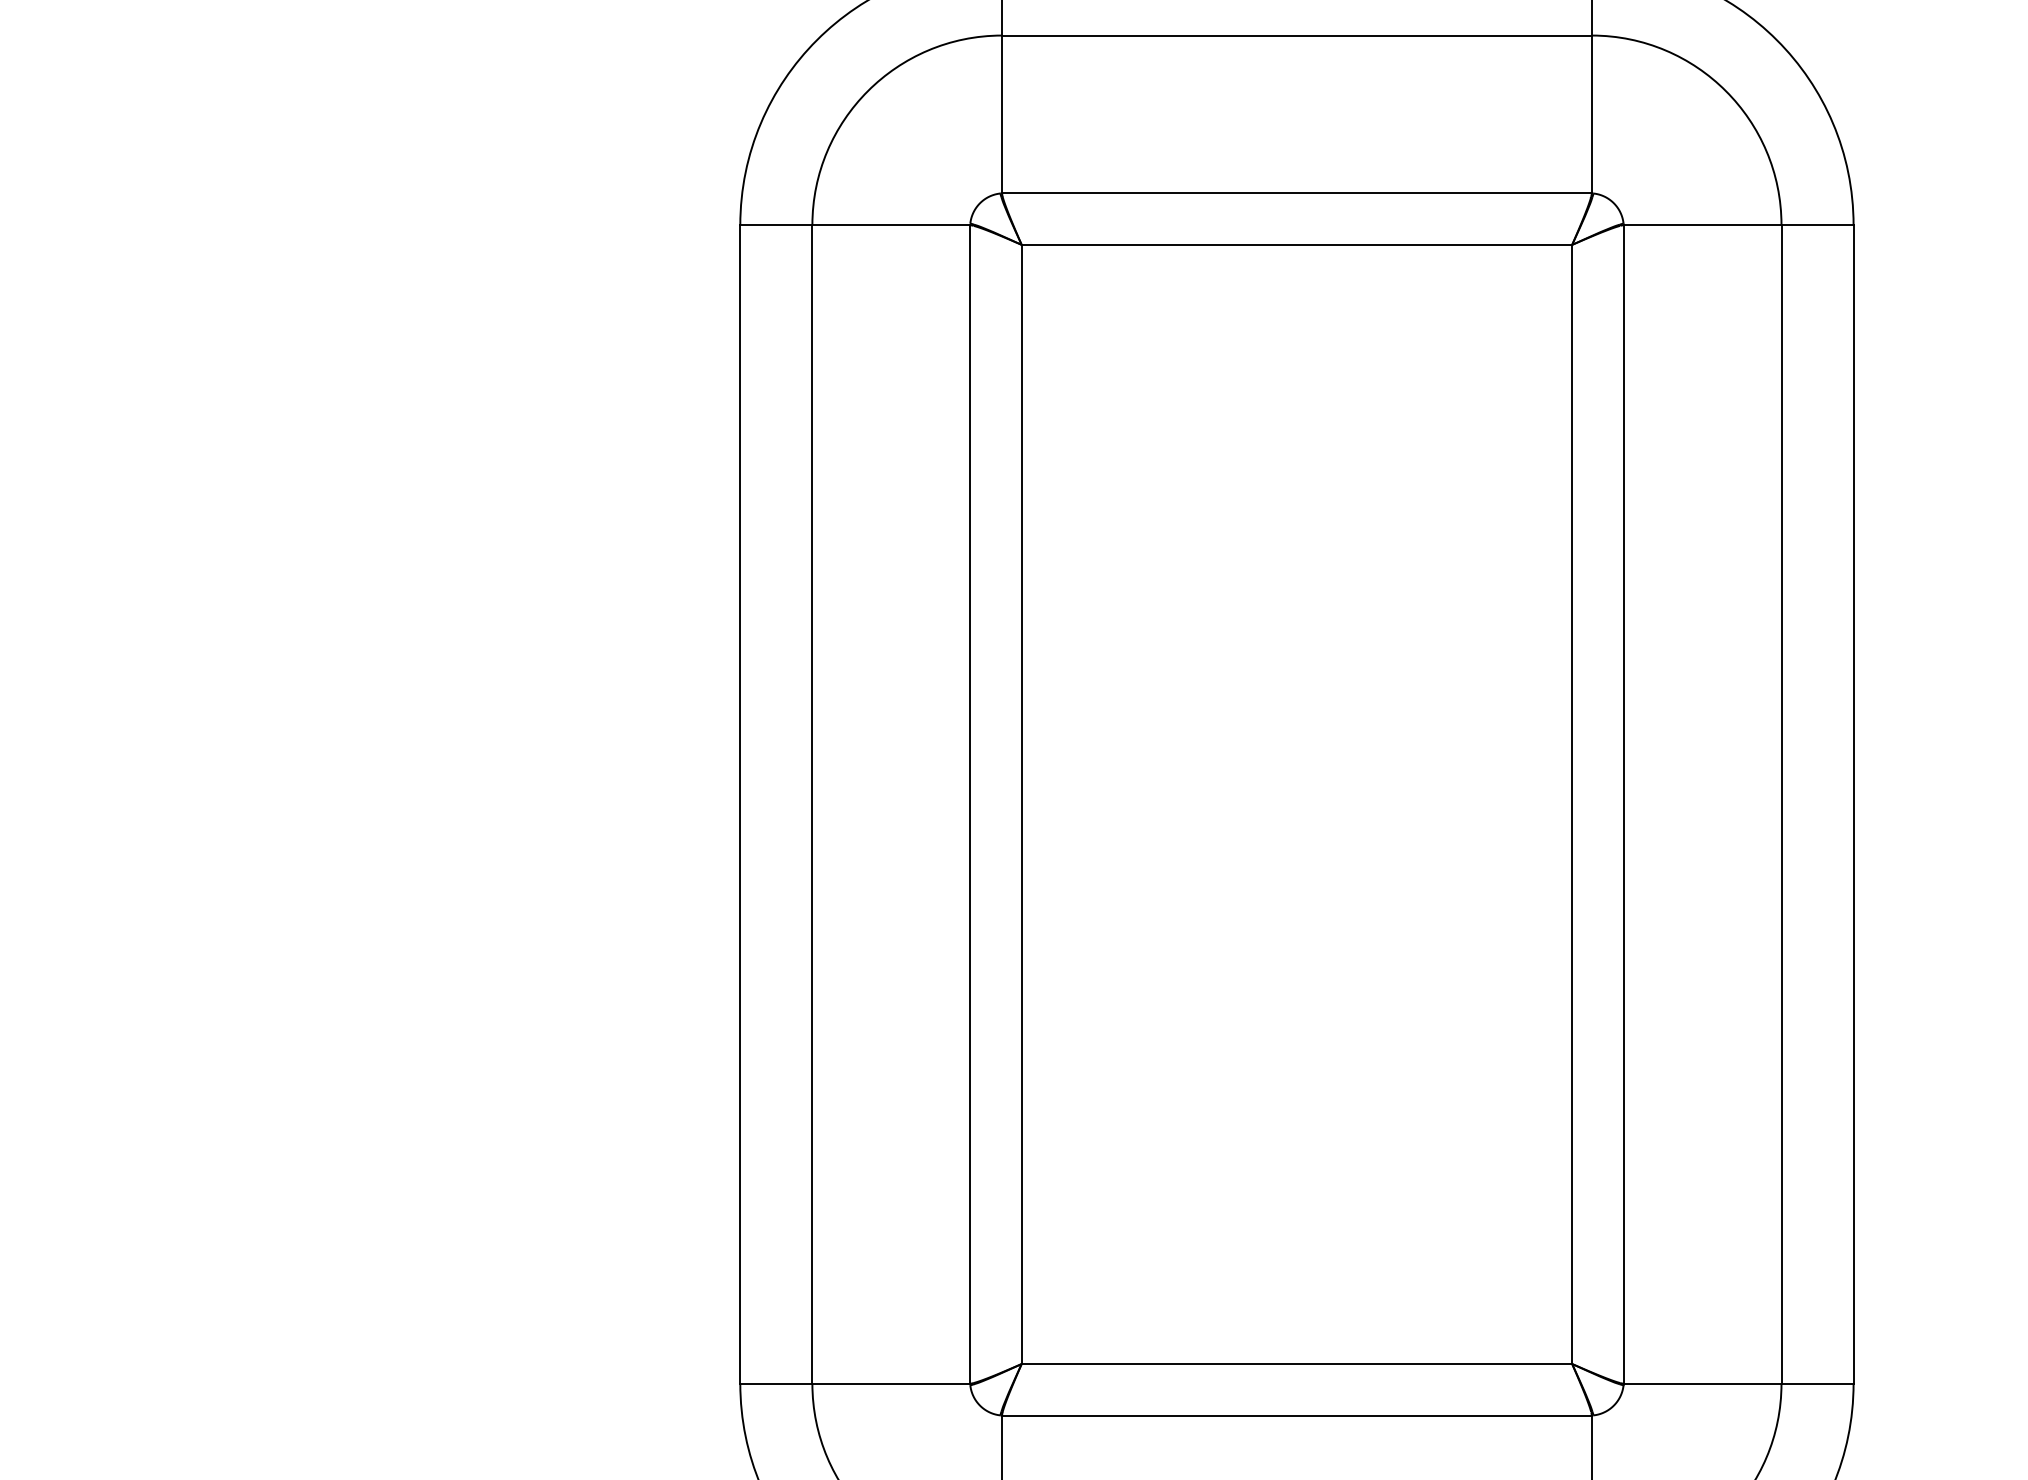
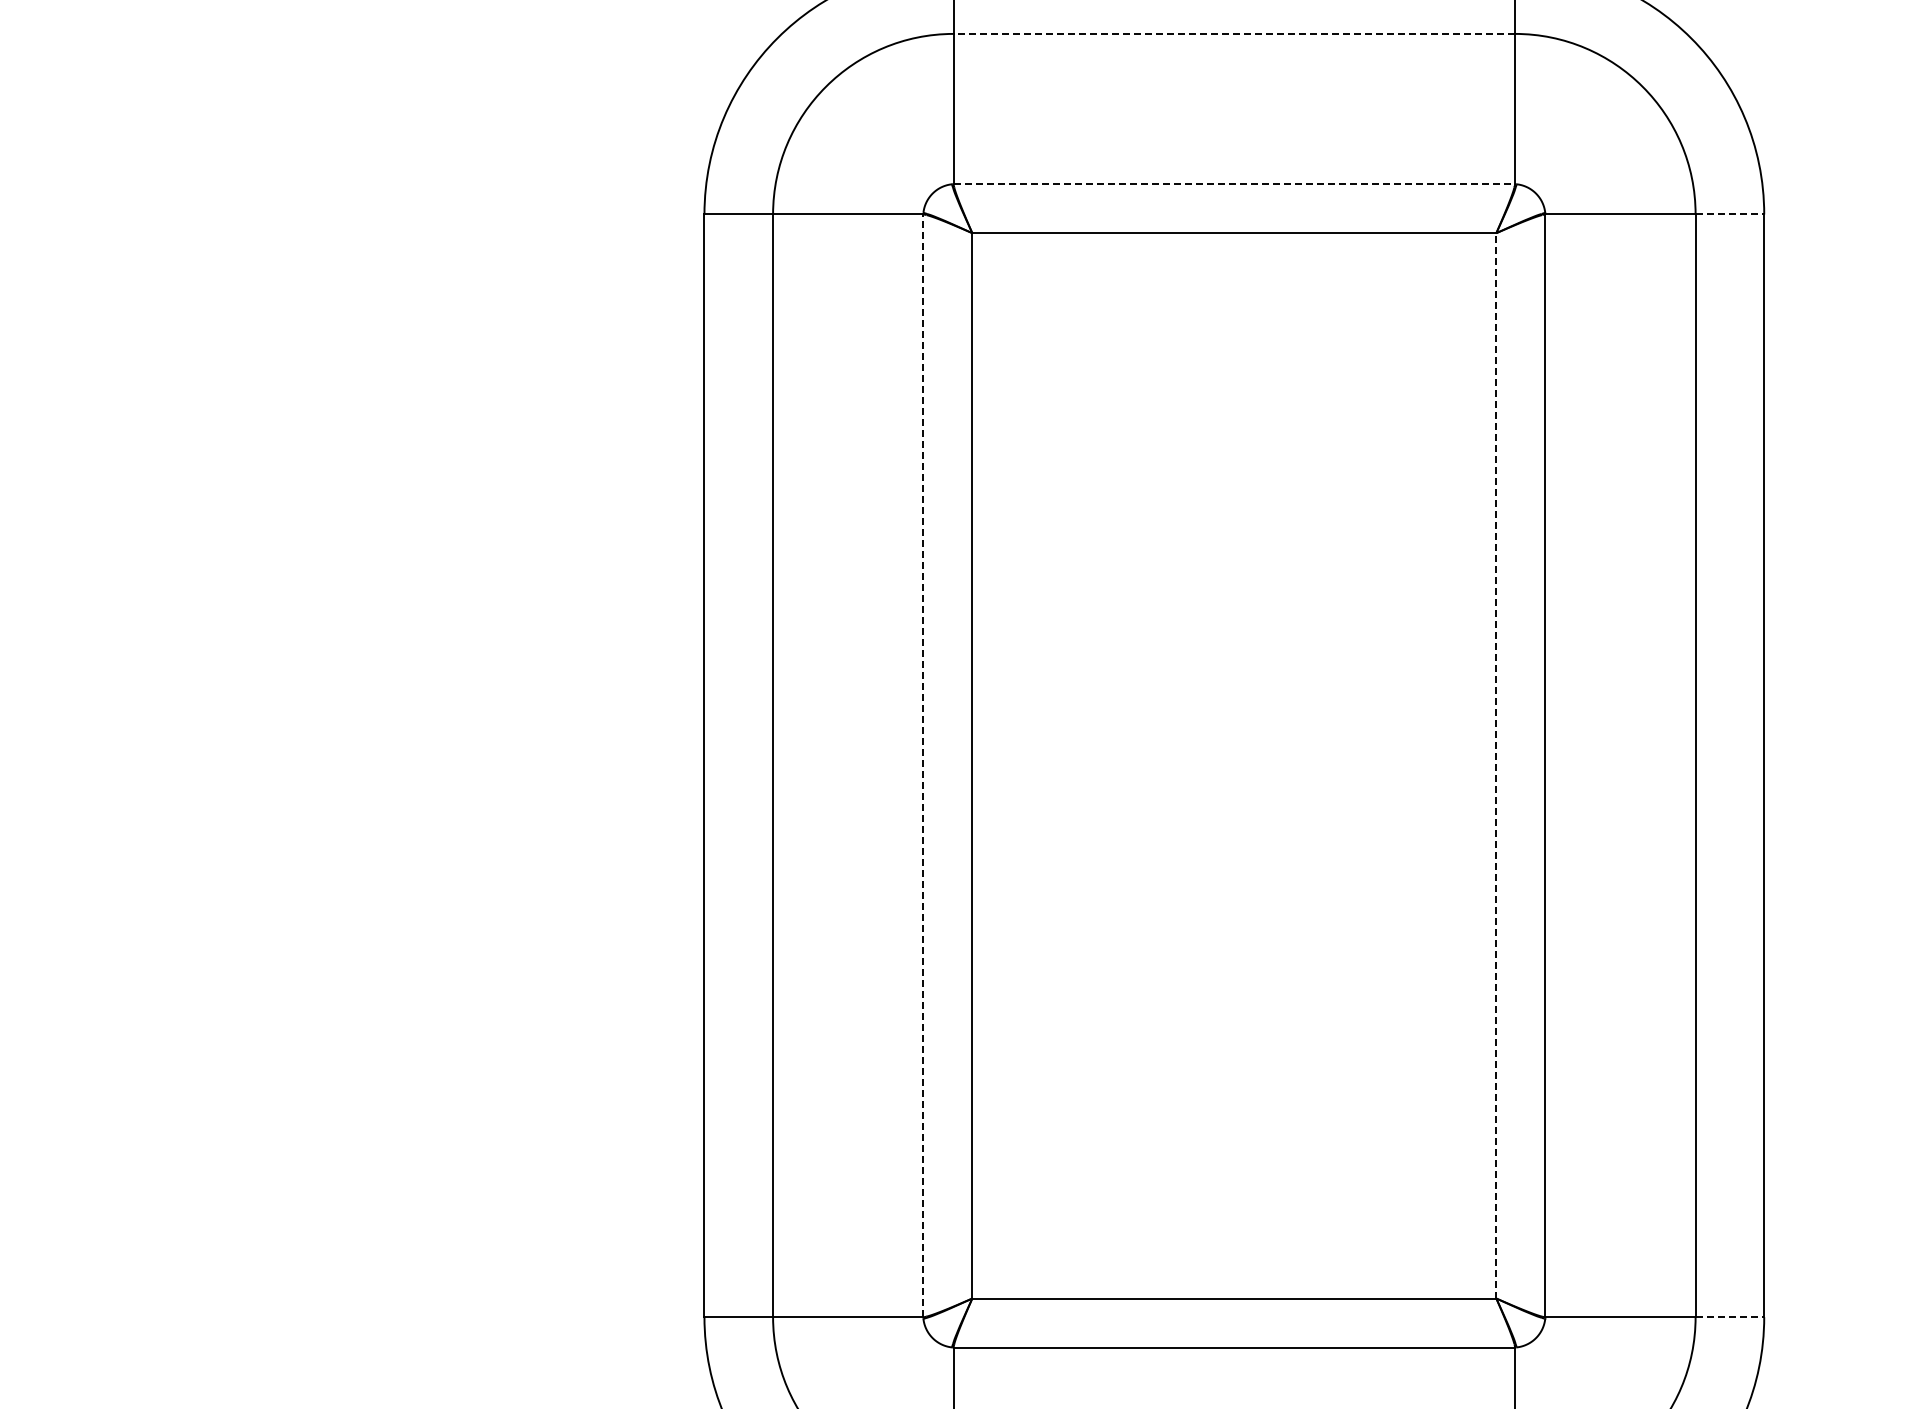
line: (1297, 35) -> (1234, 33), solid -> dashed
line: (1297, 193) -> (1234, 184), solid -> dashed
line: (1818, 225) -> (1730, 214), solid -> dashed
line: (970, 804) -> (923, 765), solid -> dashed
line: (1572, 804) -> (1496, 765), solid -> dashed
line: (1818, 1383) -> (1730, 1317), solid -> dashed

